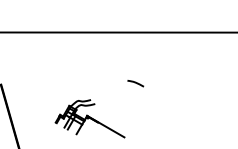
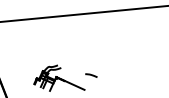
line: (135, 83) -> (91, 75), moved

